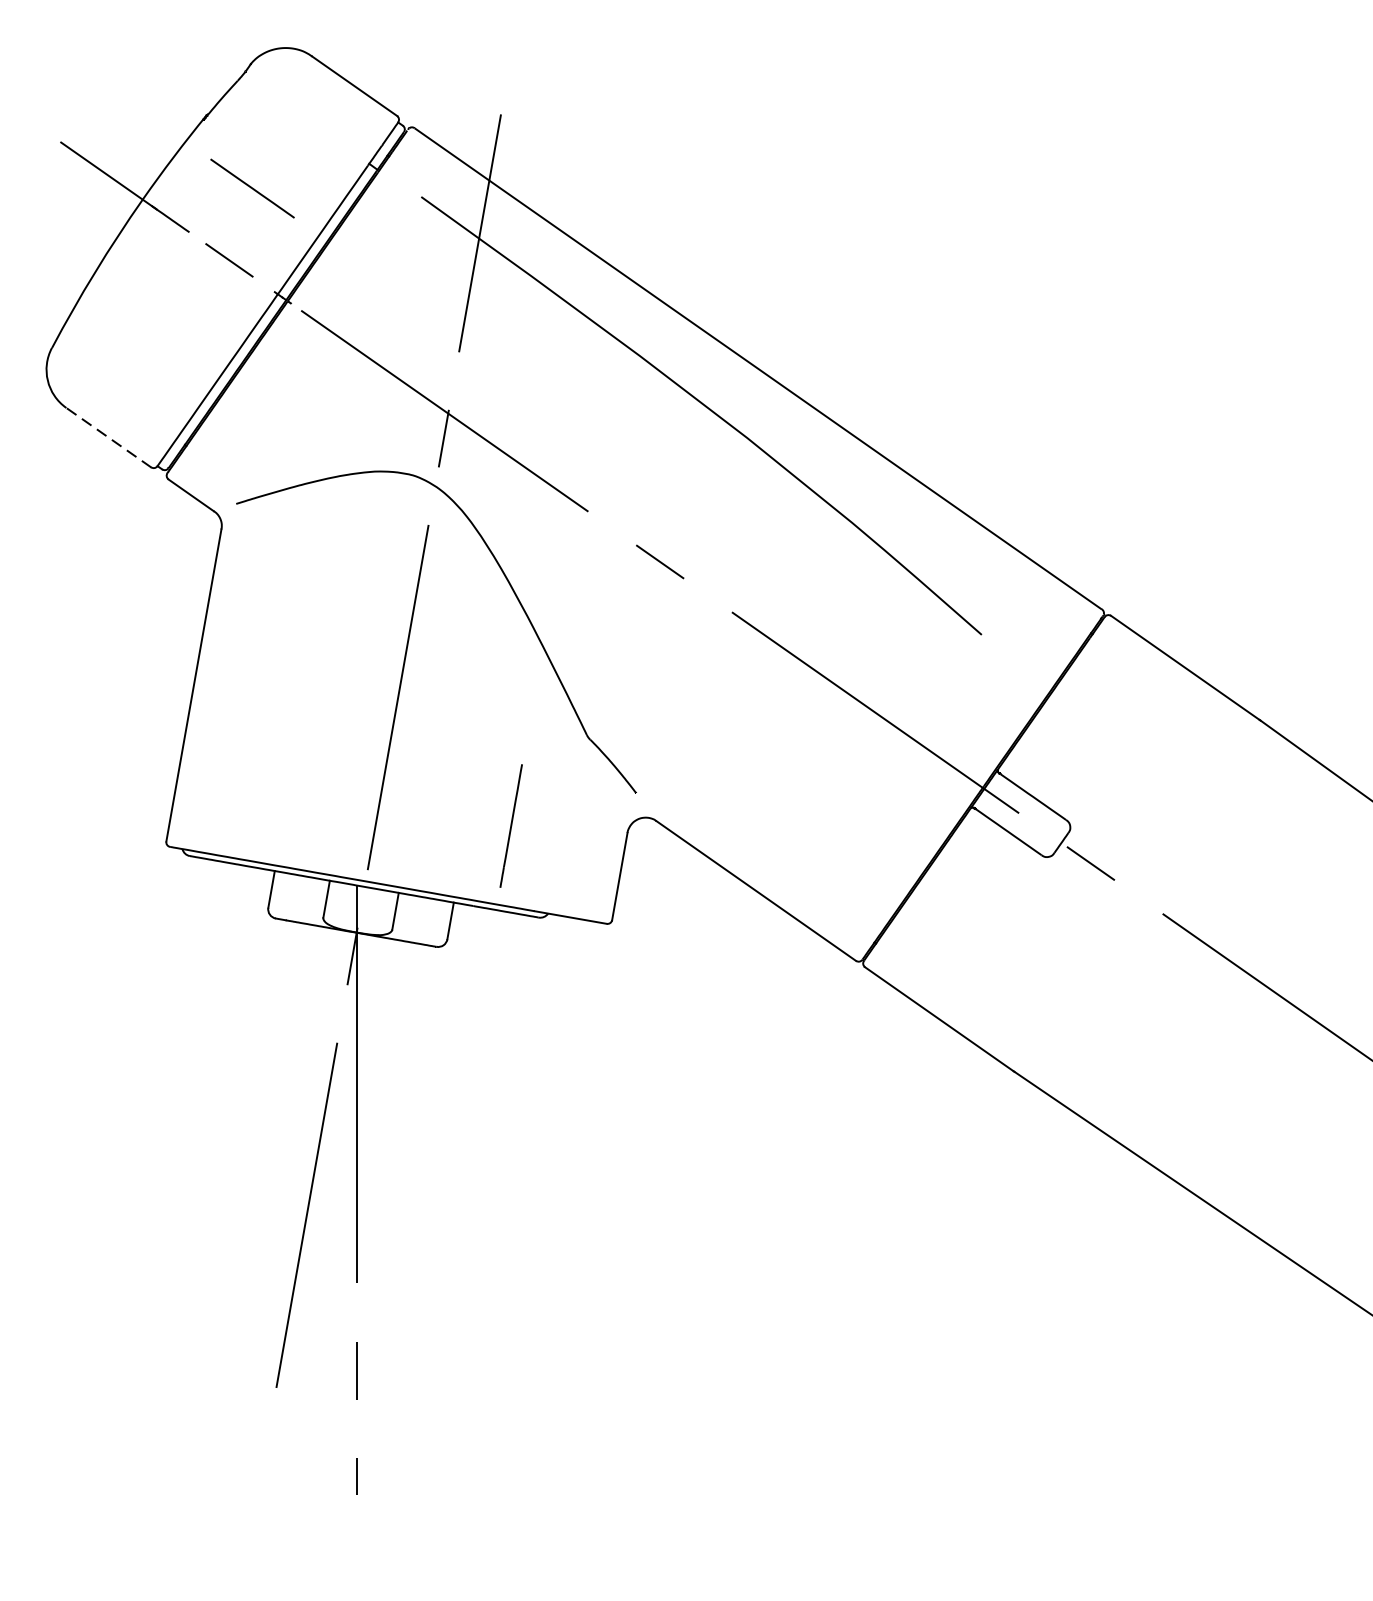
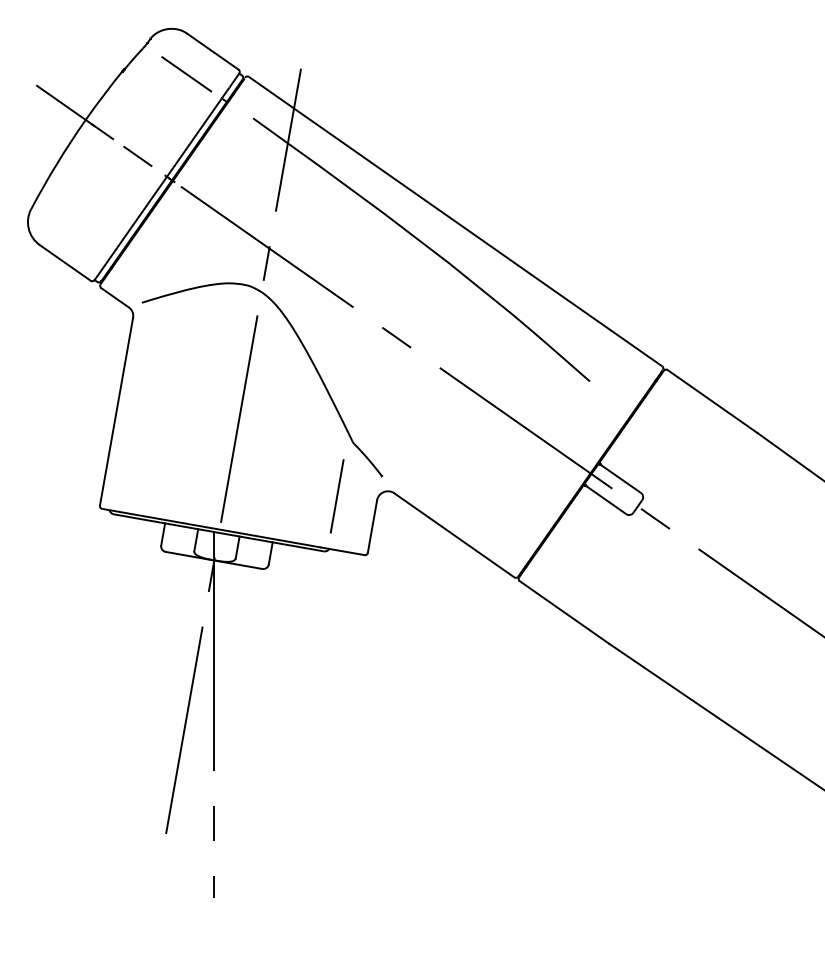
line: (252, 188) -> (186, 74), moved
line: (107, 436) -> (64, 262), dashed -> solid
line: (510, 826) -> (336, 496), moved

